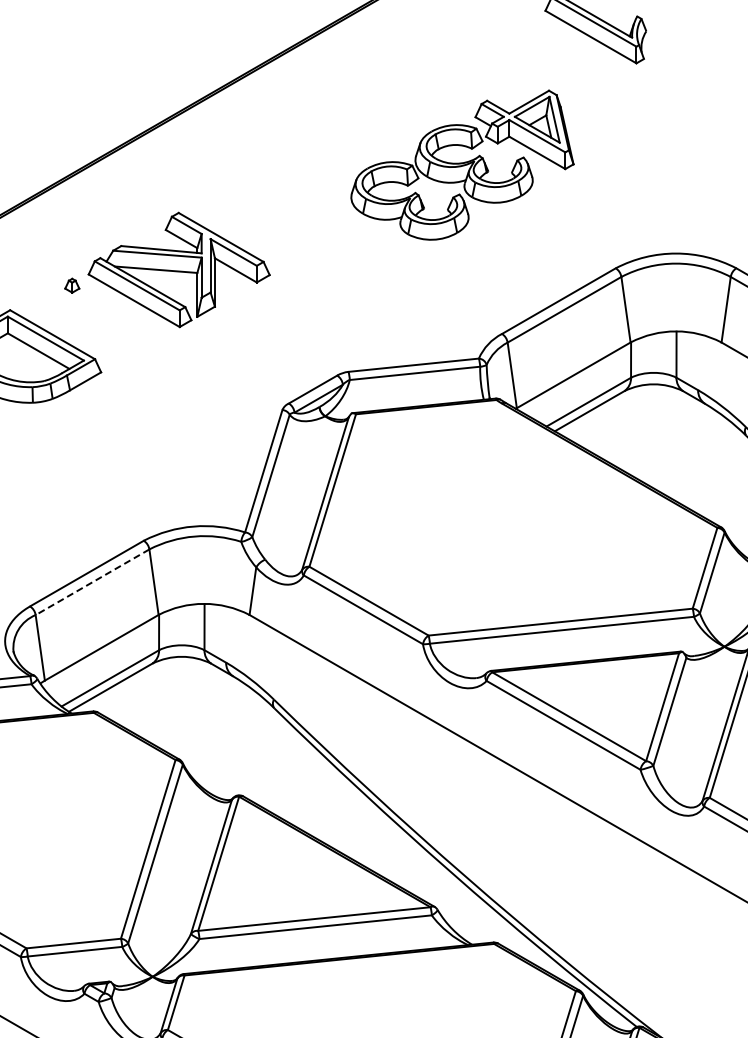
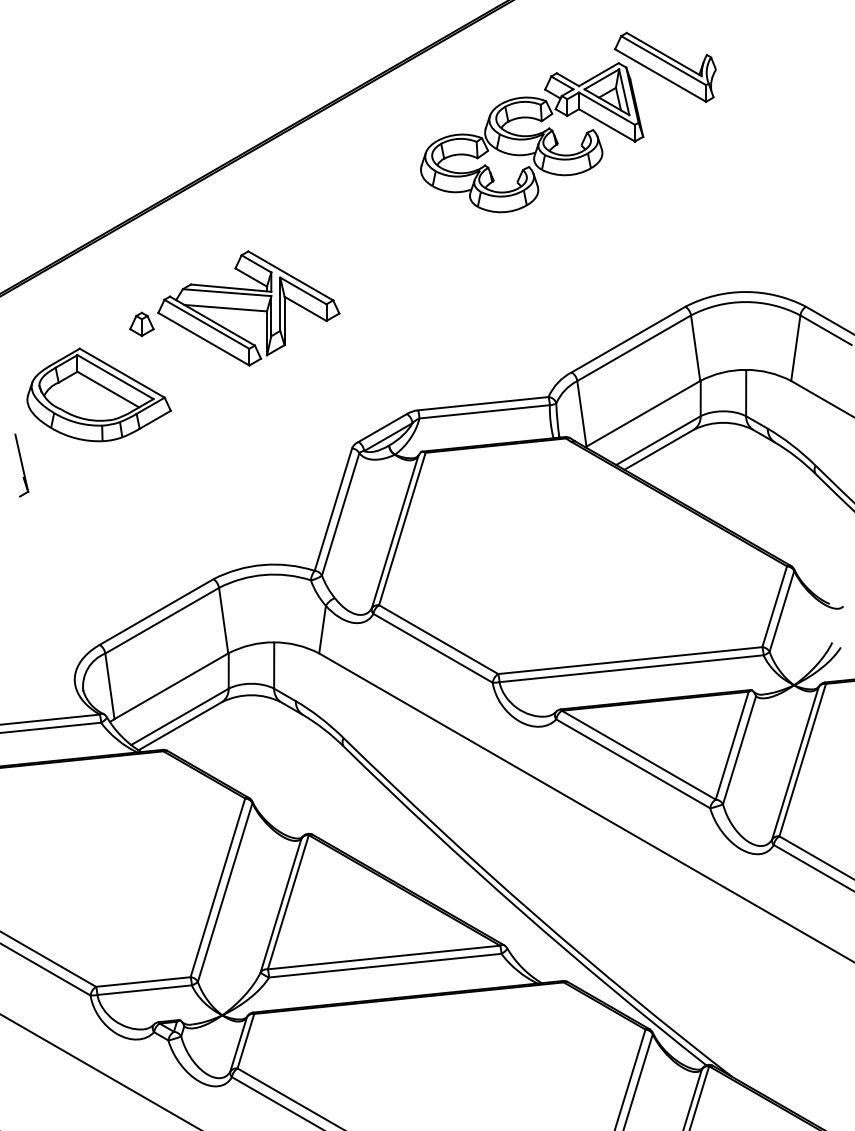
part: (462, 165) -> (532, 137), moved
part: (71, 285) -> (141, 323), size x1.67
line: (92, 582) -> (162, 620), dashed -> solid

